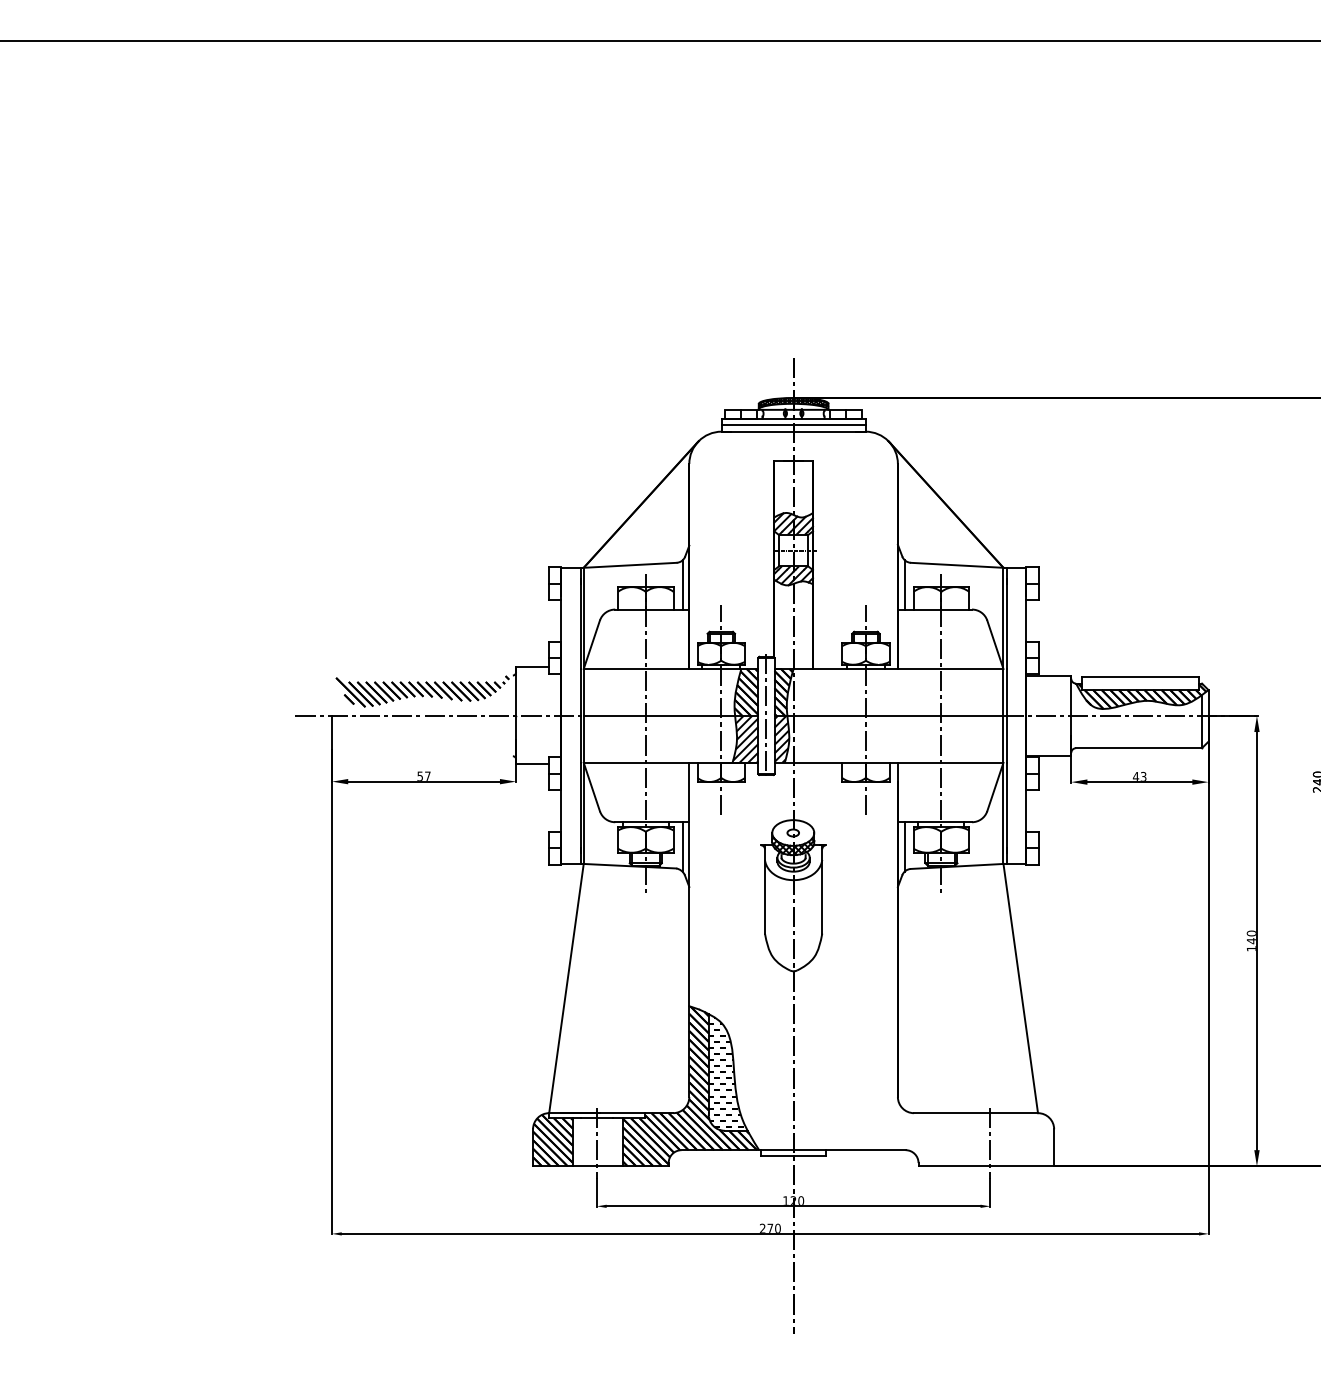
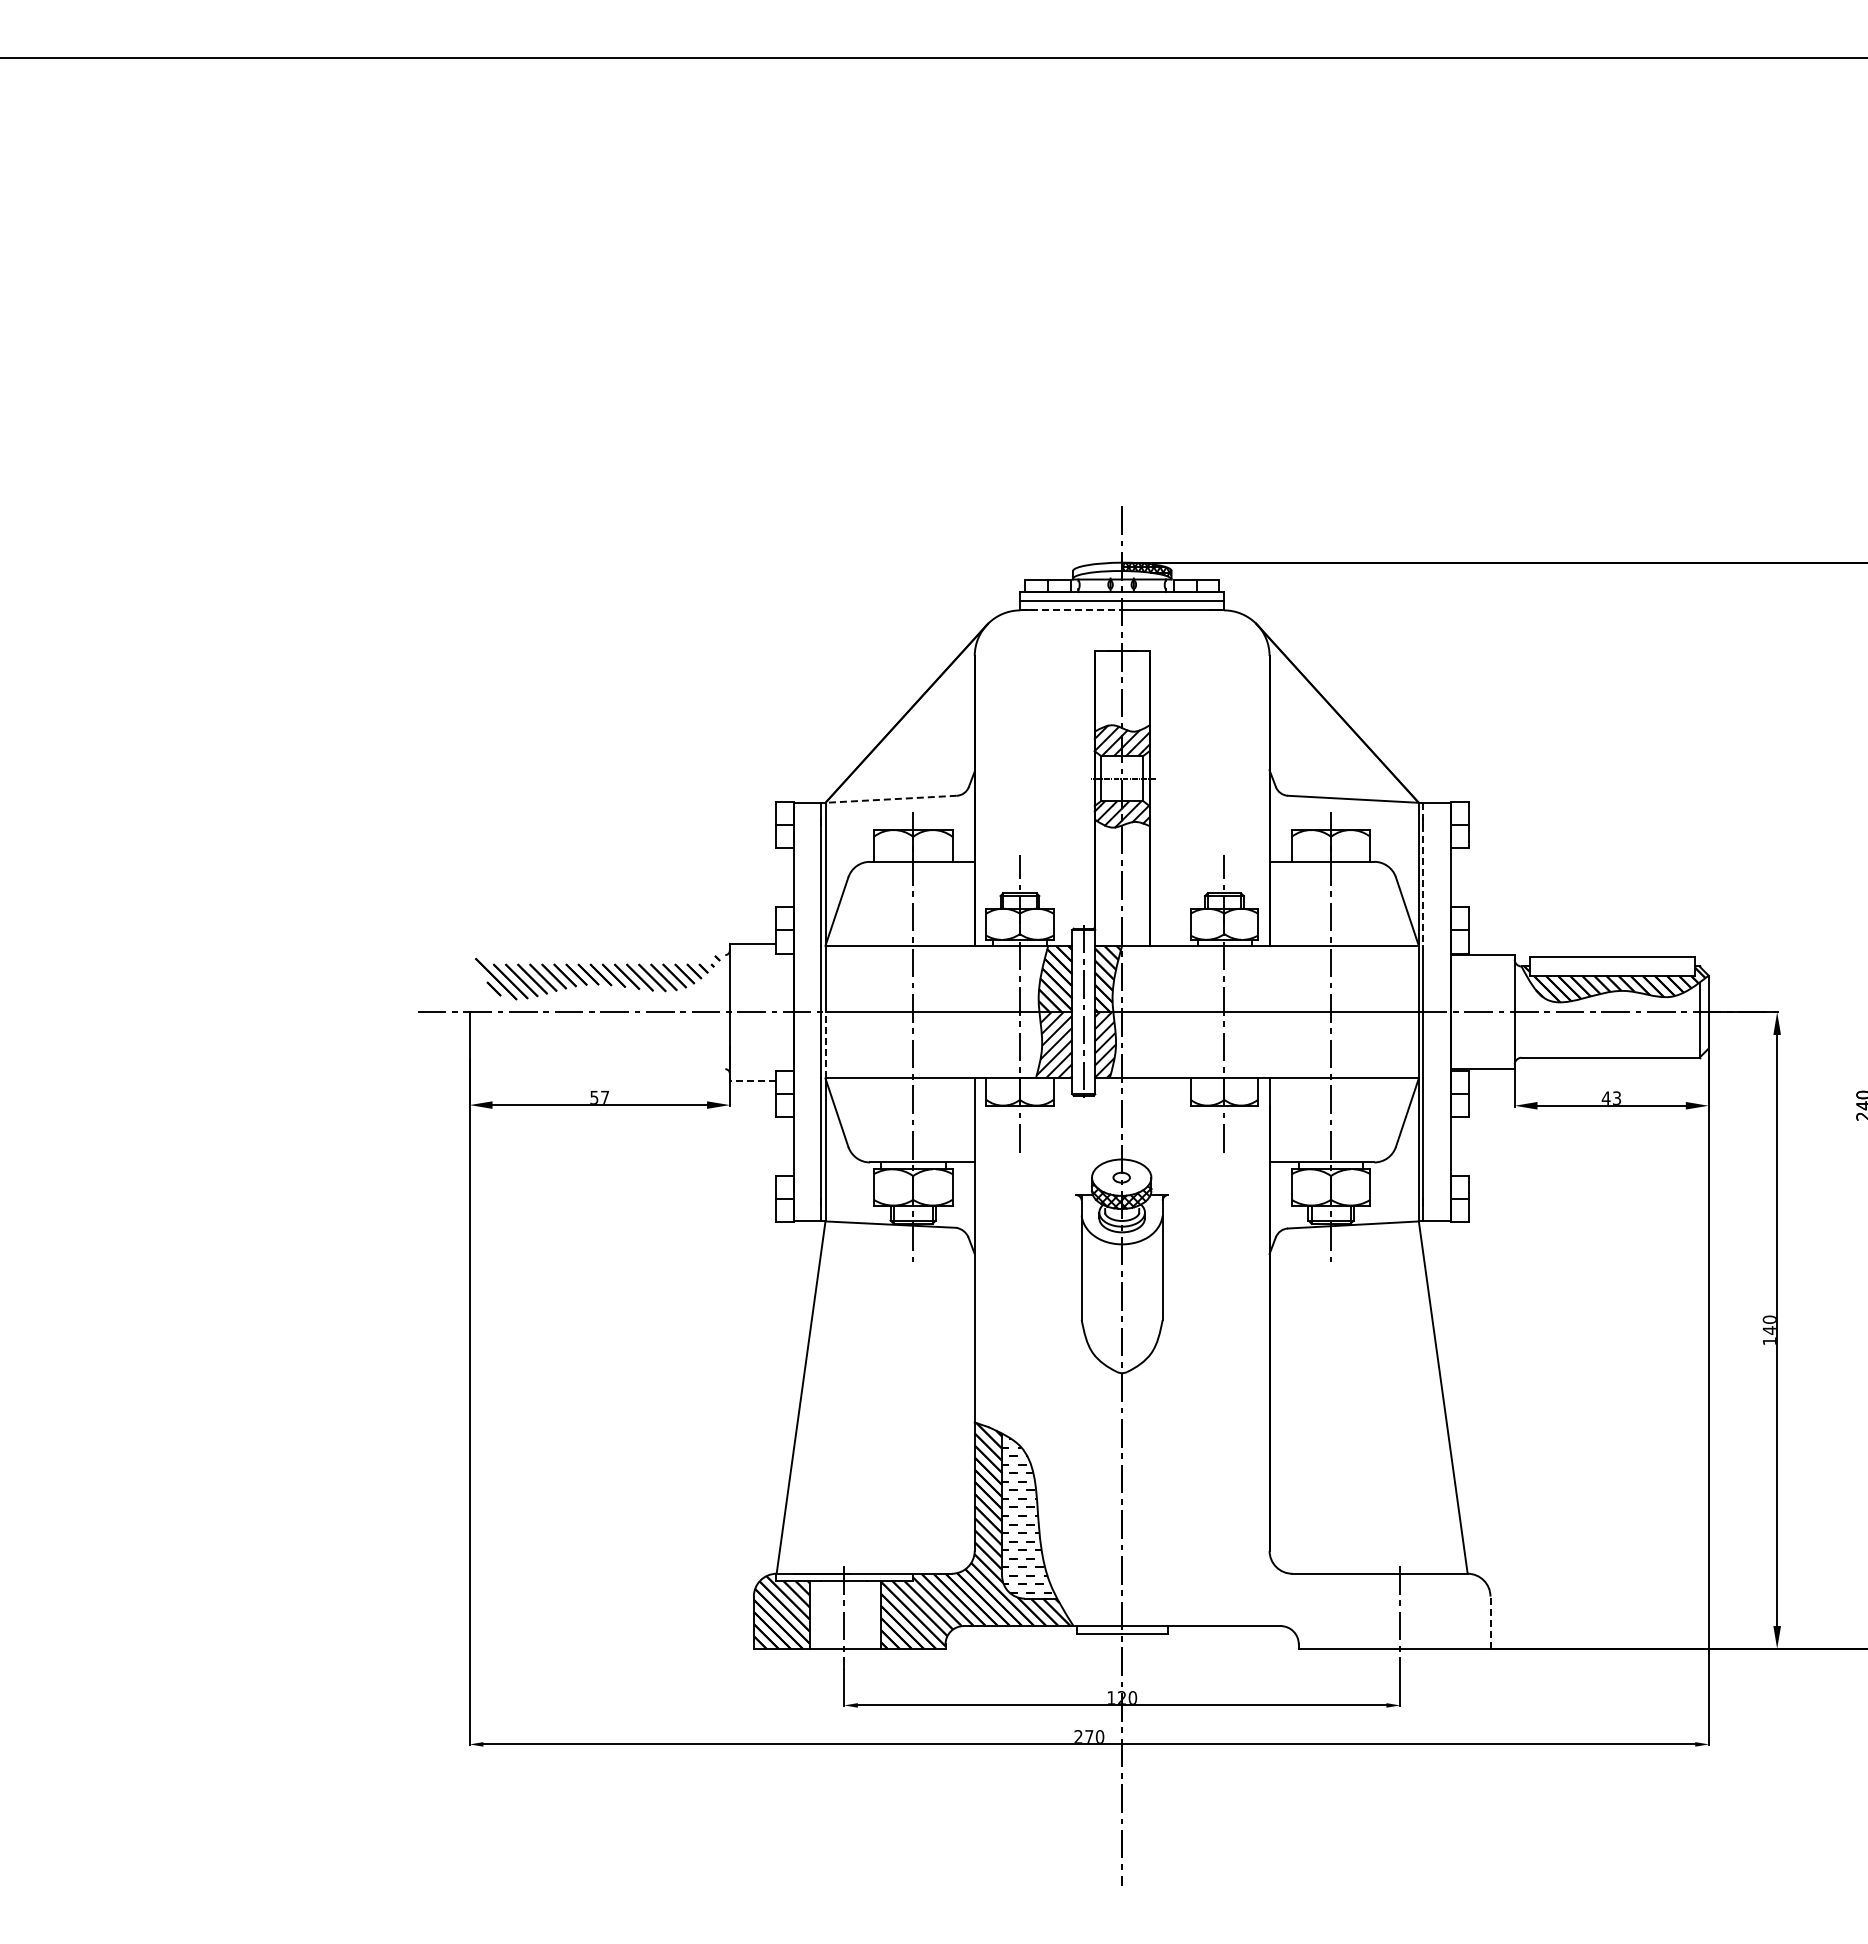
hatch: (776, 403) -> (1097, 570), removed
line: (757, 431) -> (1071, 610), solid -> dashed
line: (630, 565) -> (891, 799), solid -> dashed
line: (682, 584) -> (965, 826), removed
line: (904, 584) -> (1279, 826), removed
line: (1006, 618) -> (1423, 874), solid -> dashed
line: (583, 738) -> (825, 1044), solid -> dashed
line: (532, 764) -> (752, 1080), solid -> dashed
line: (682, 847) -> (965, 1197), removed
line: (904, 847) -> (1279, 1197), removed
line: (1054, 1147) -> (1490, 1622), solid -> dashed

